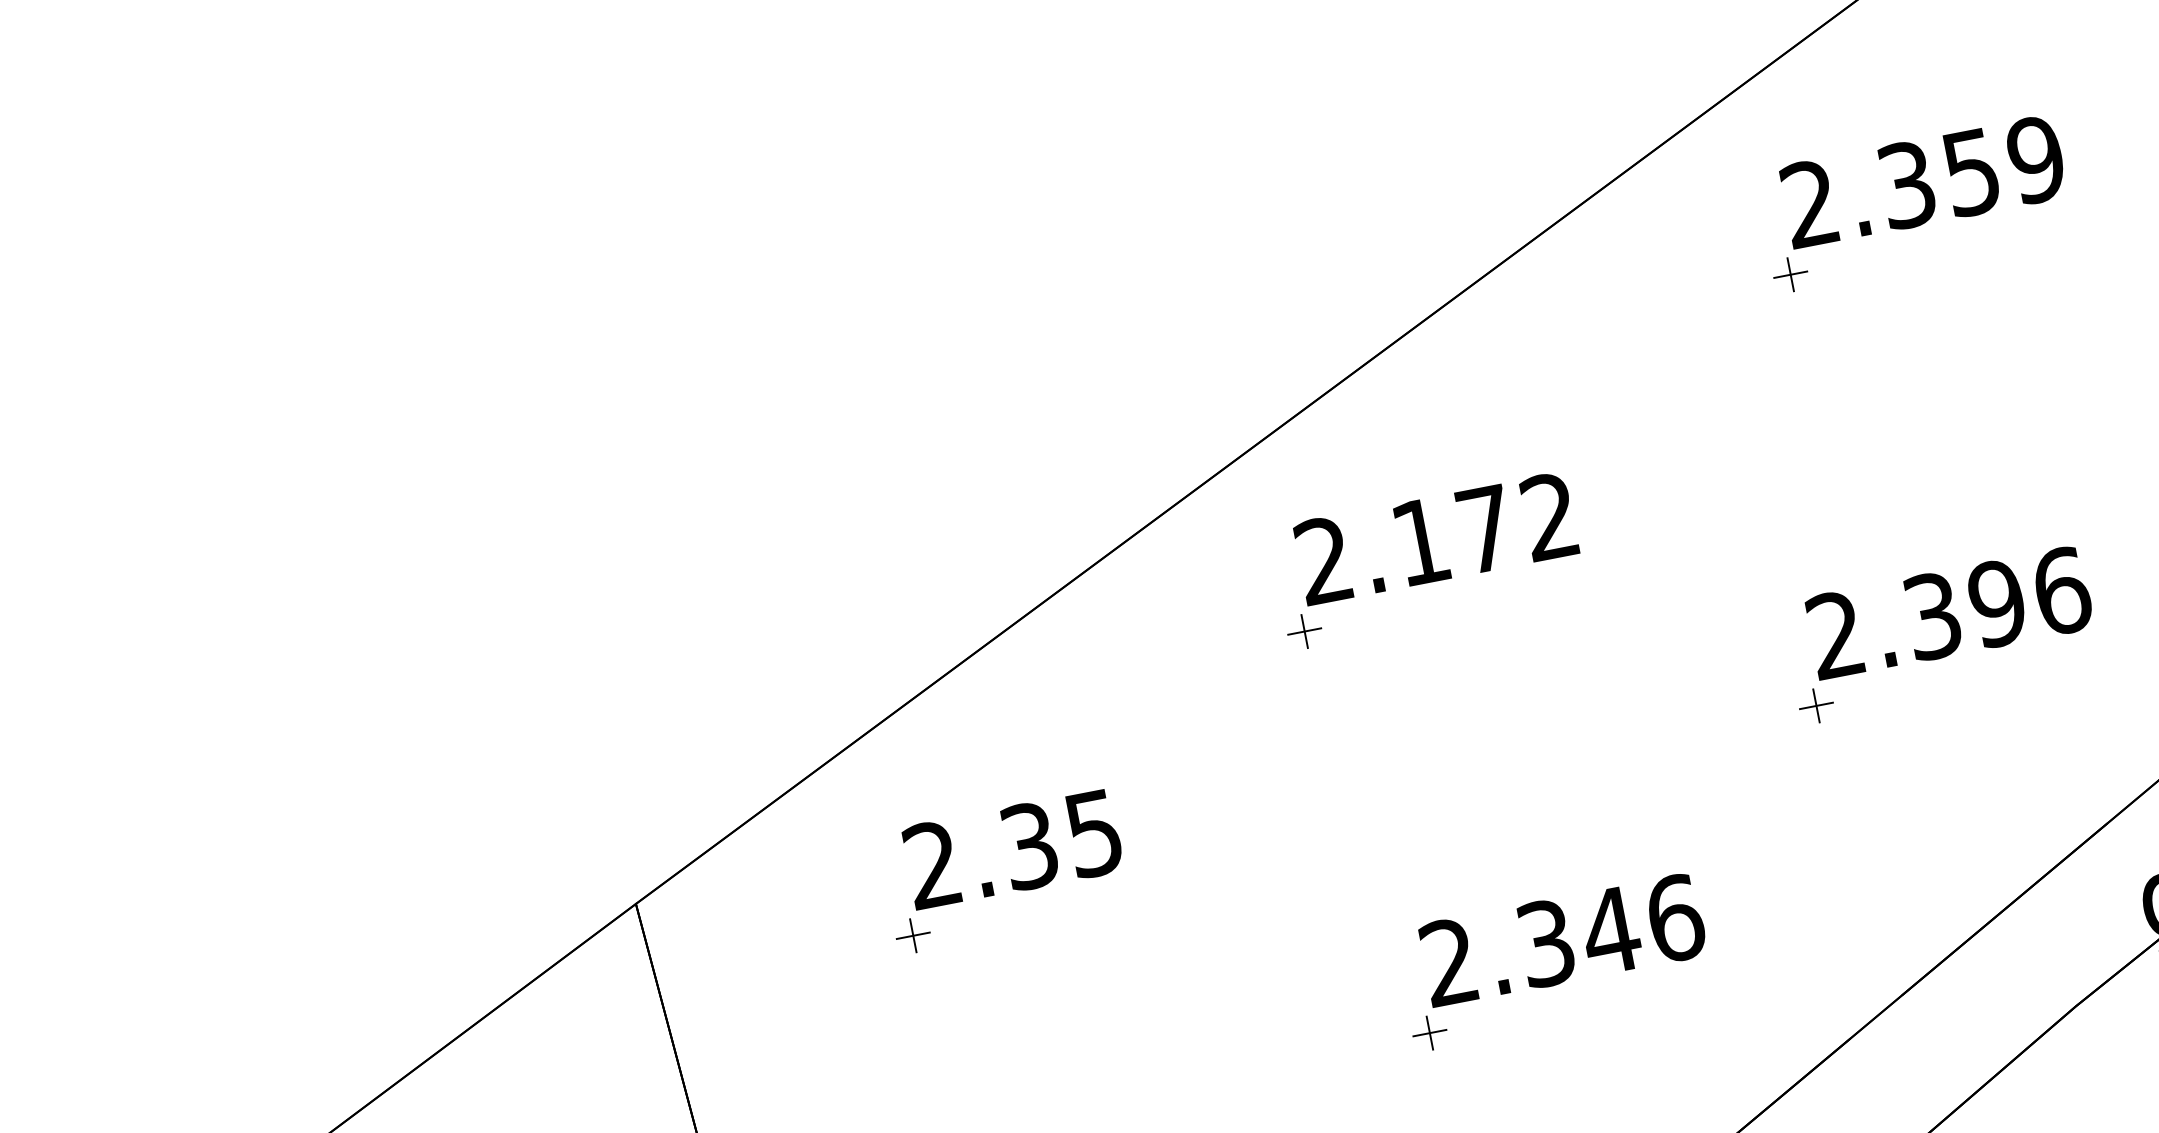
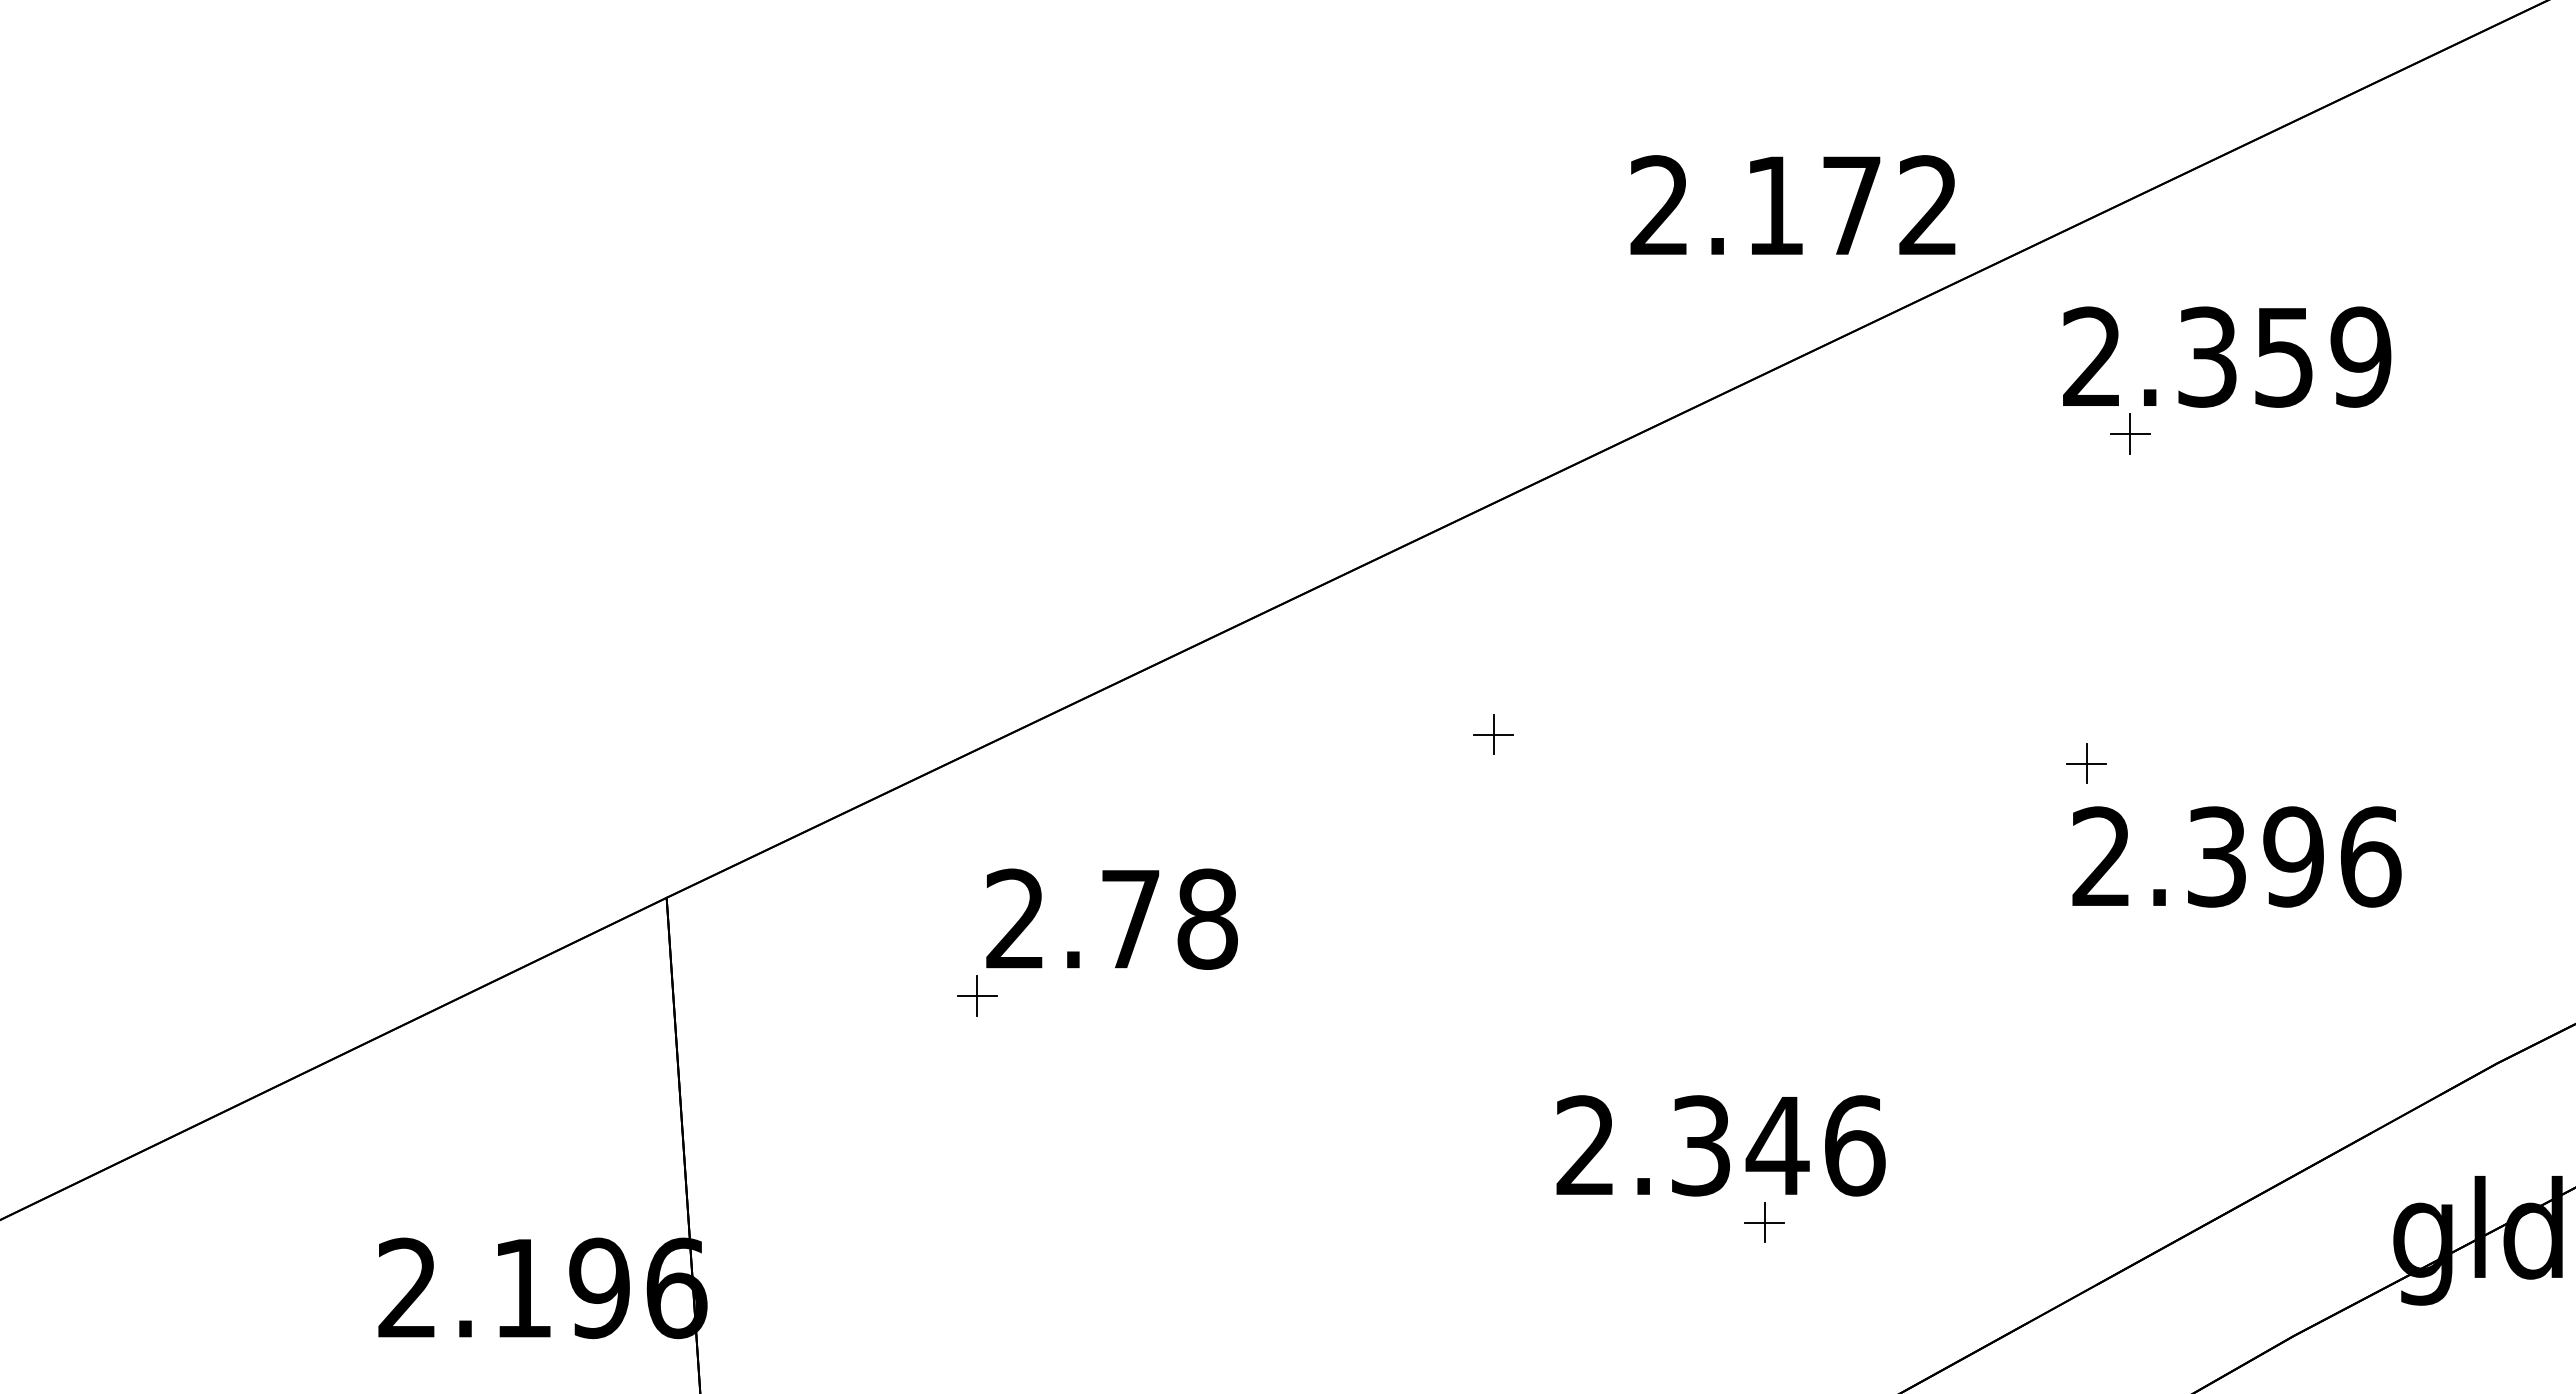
text: (1923, 181) -> (2227, 356), moved
text: (1435, 537) -> (1792, 204), moved
part: (1816, 705) -> (2086, 763), moved
text: (1062, 839) -> (1169, 918), 2.35 -> 2.78
part: (1429, 1033) -> (1764, 1222), moved

